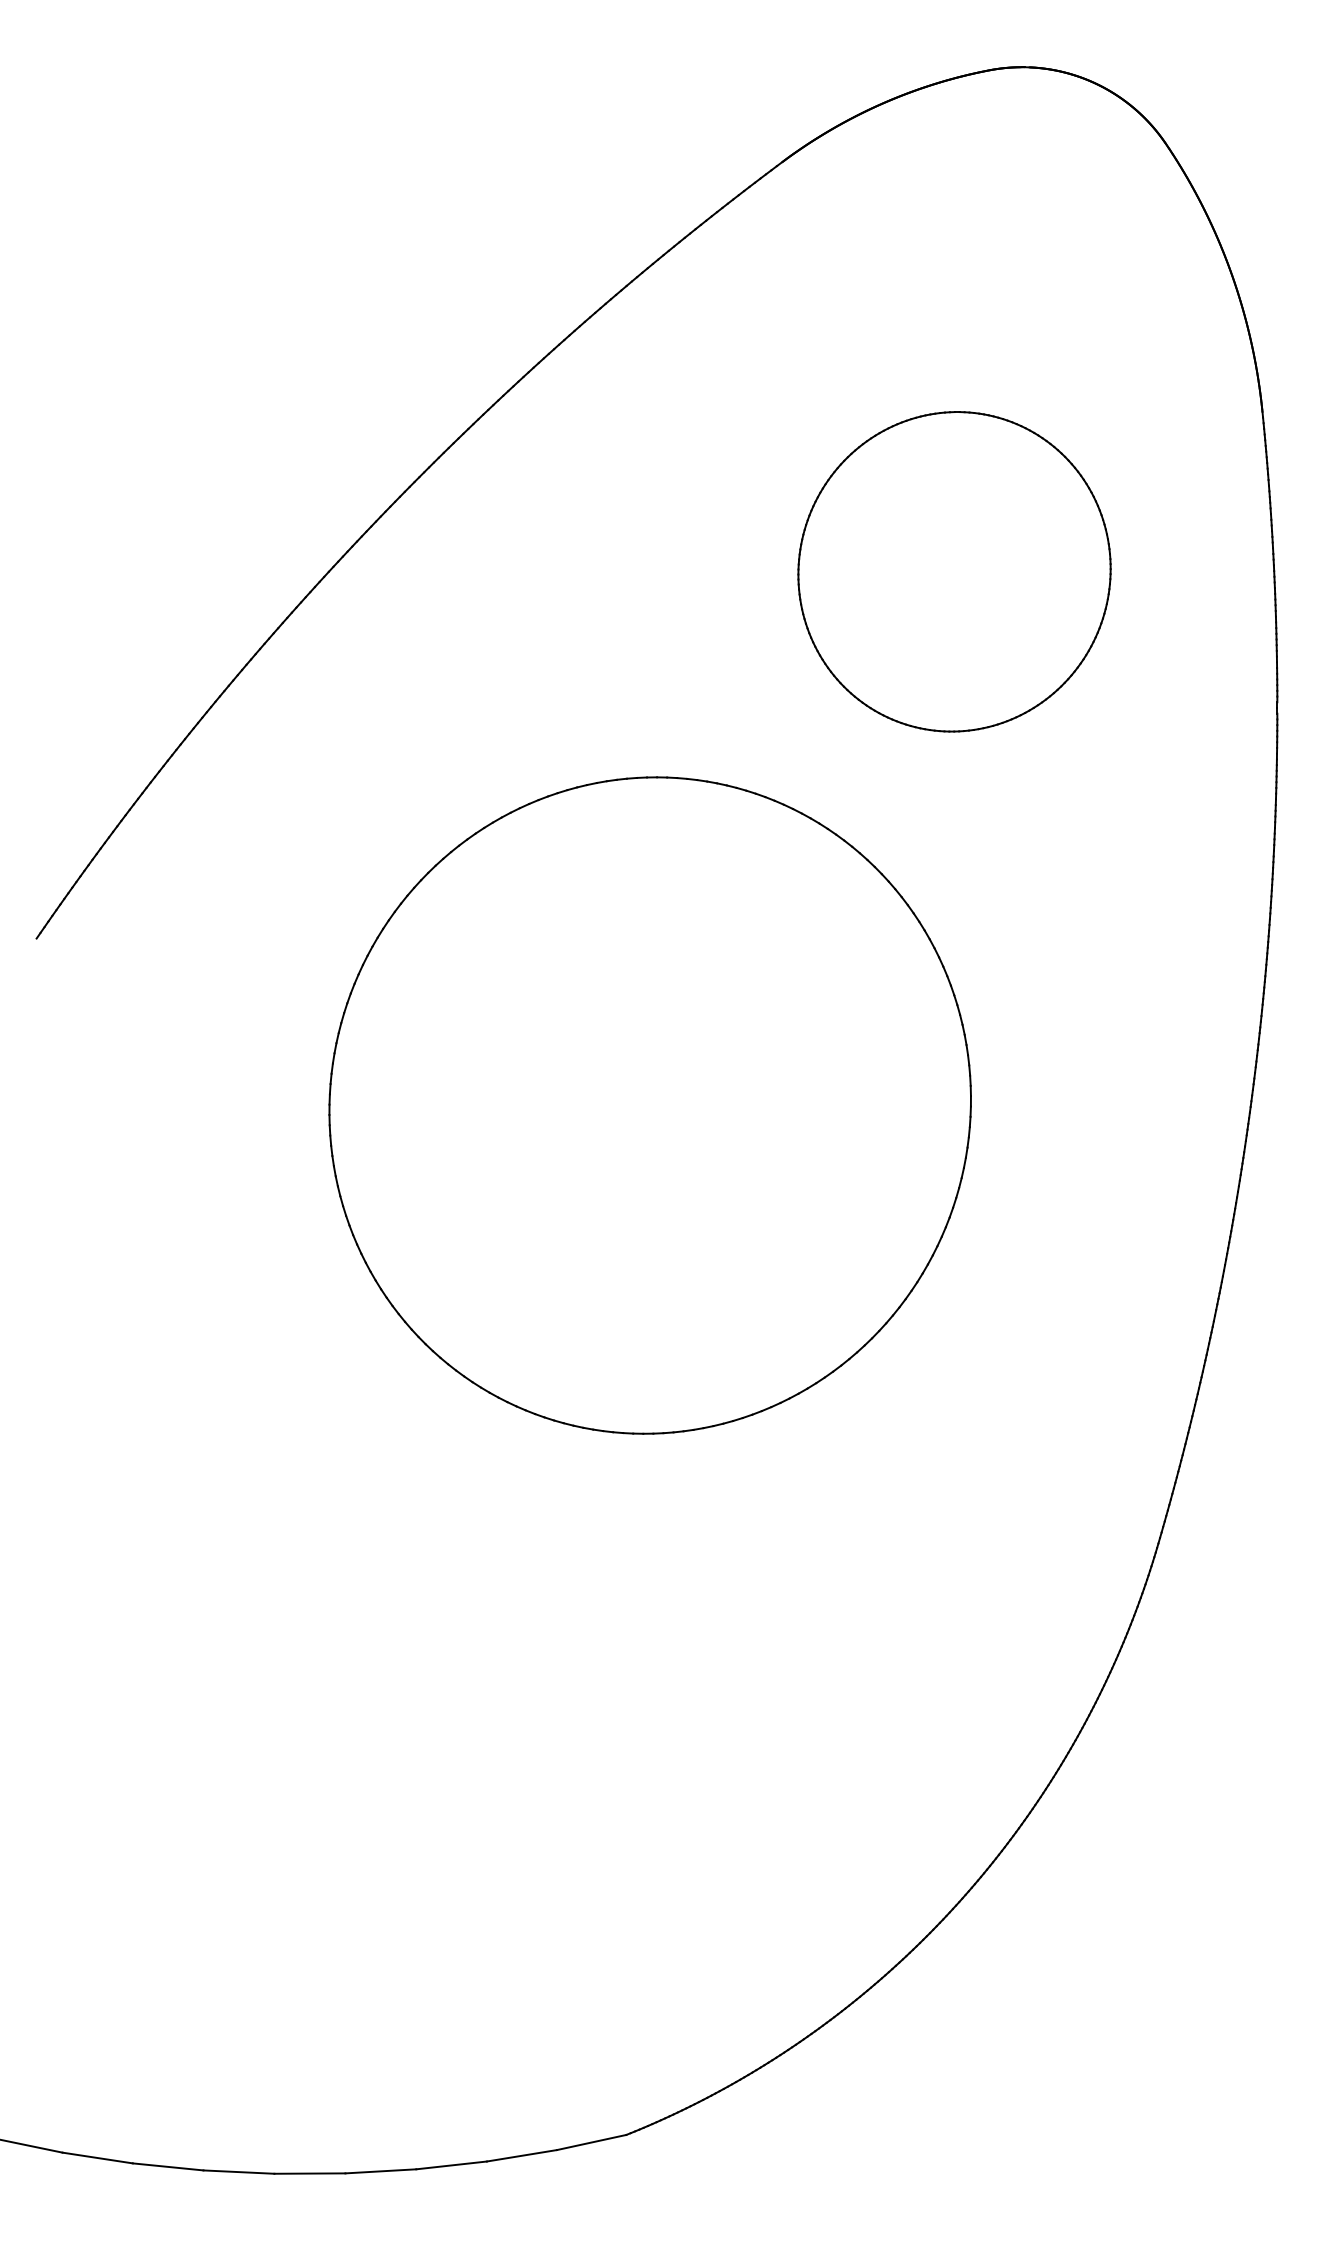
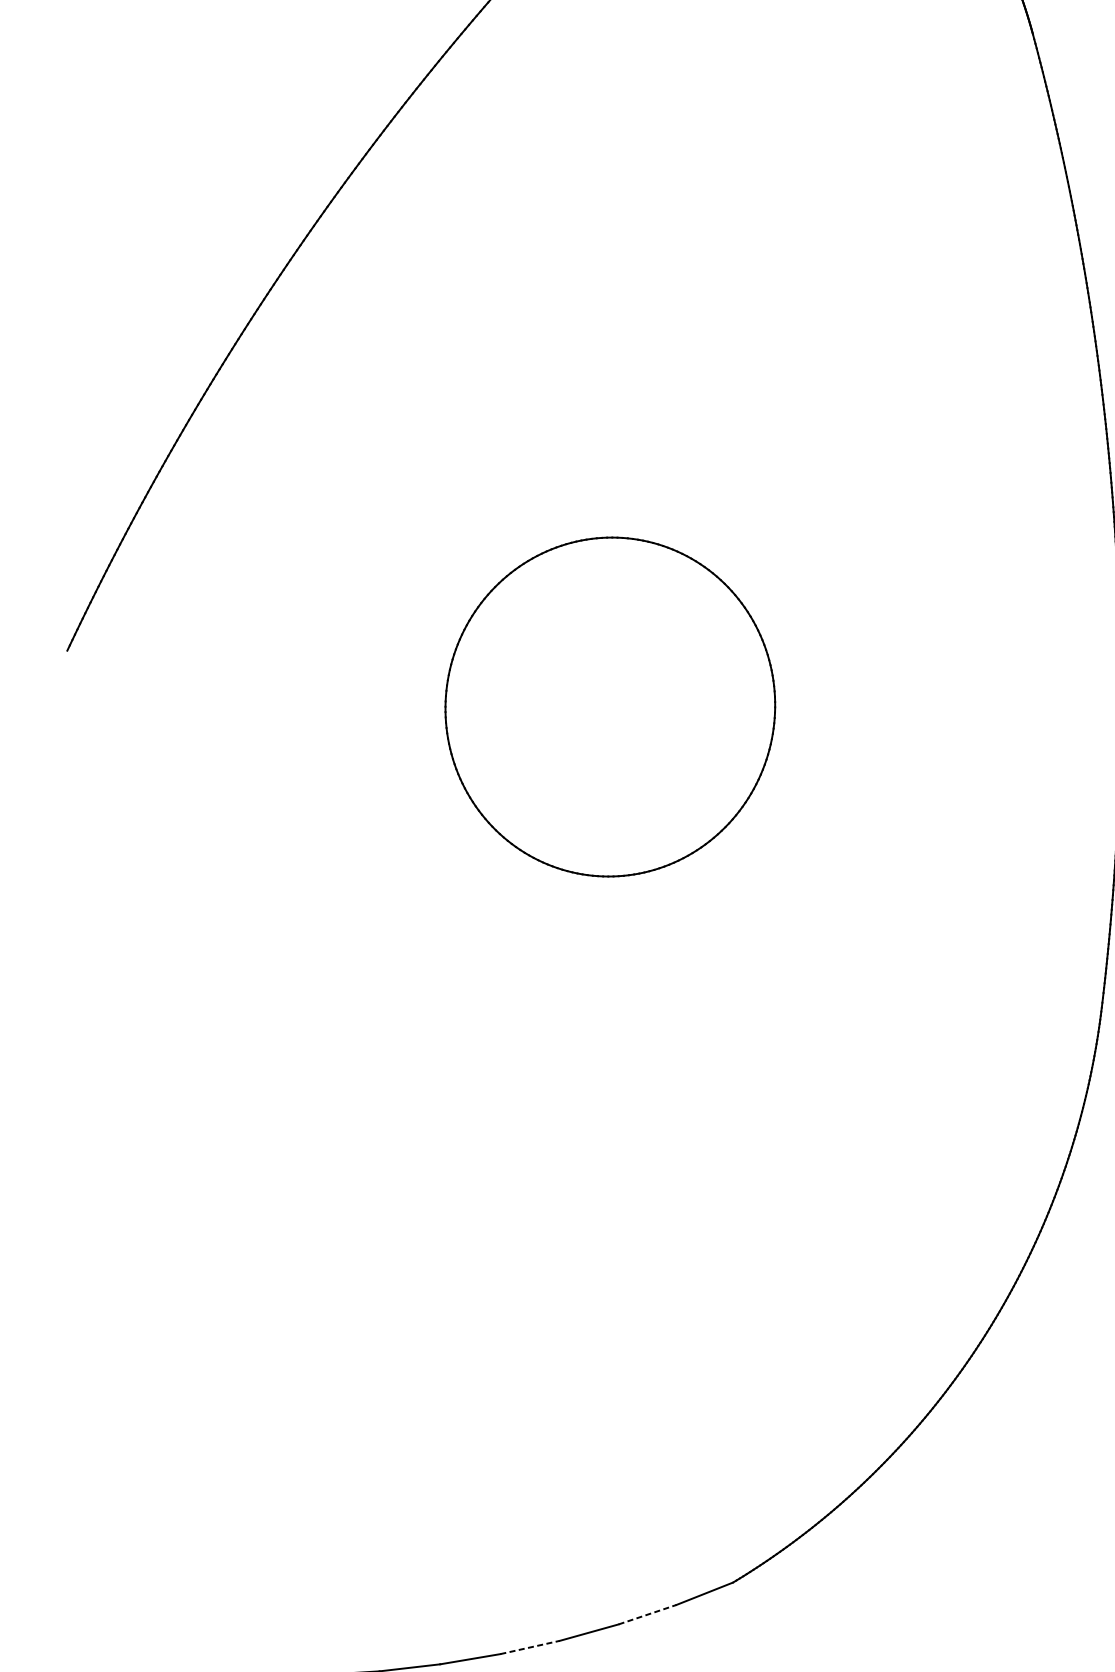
part: (954, 571) -> (794, 212), removed
part: (649, 1105) -> (609, 707), size x0.6
line: (521, 2155) -> (647, 1614), solid -> dashed
line: (380, 2171) -> (529, 1647), solid -> dashed

